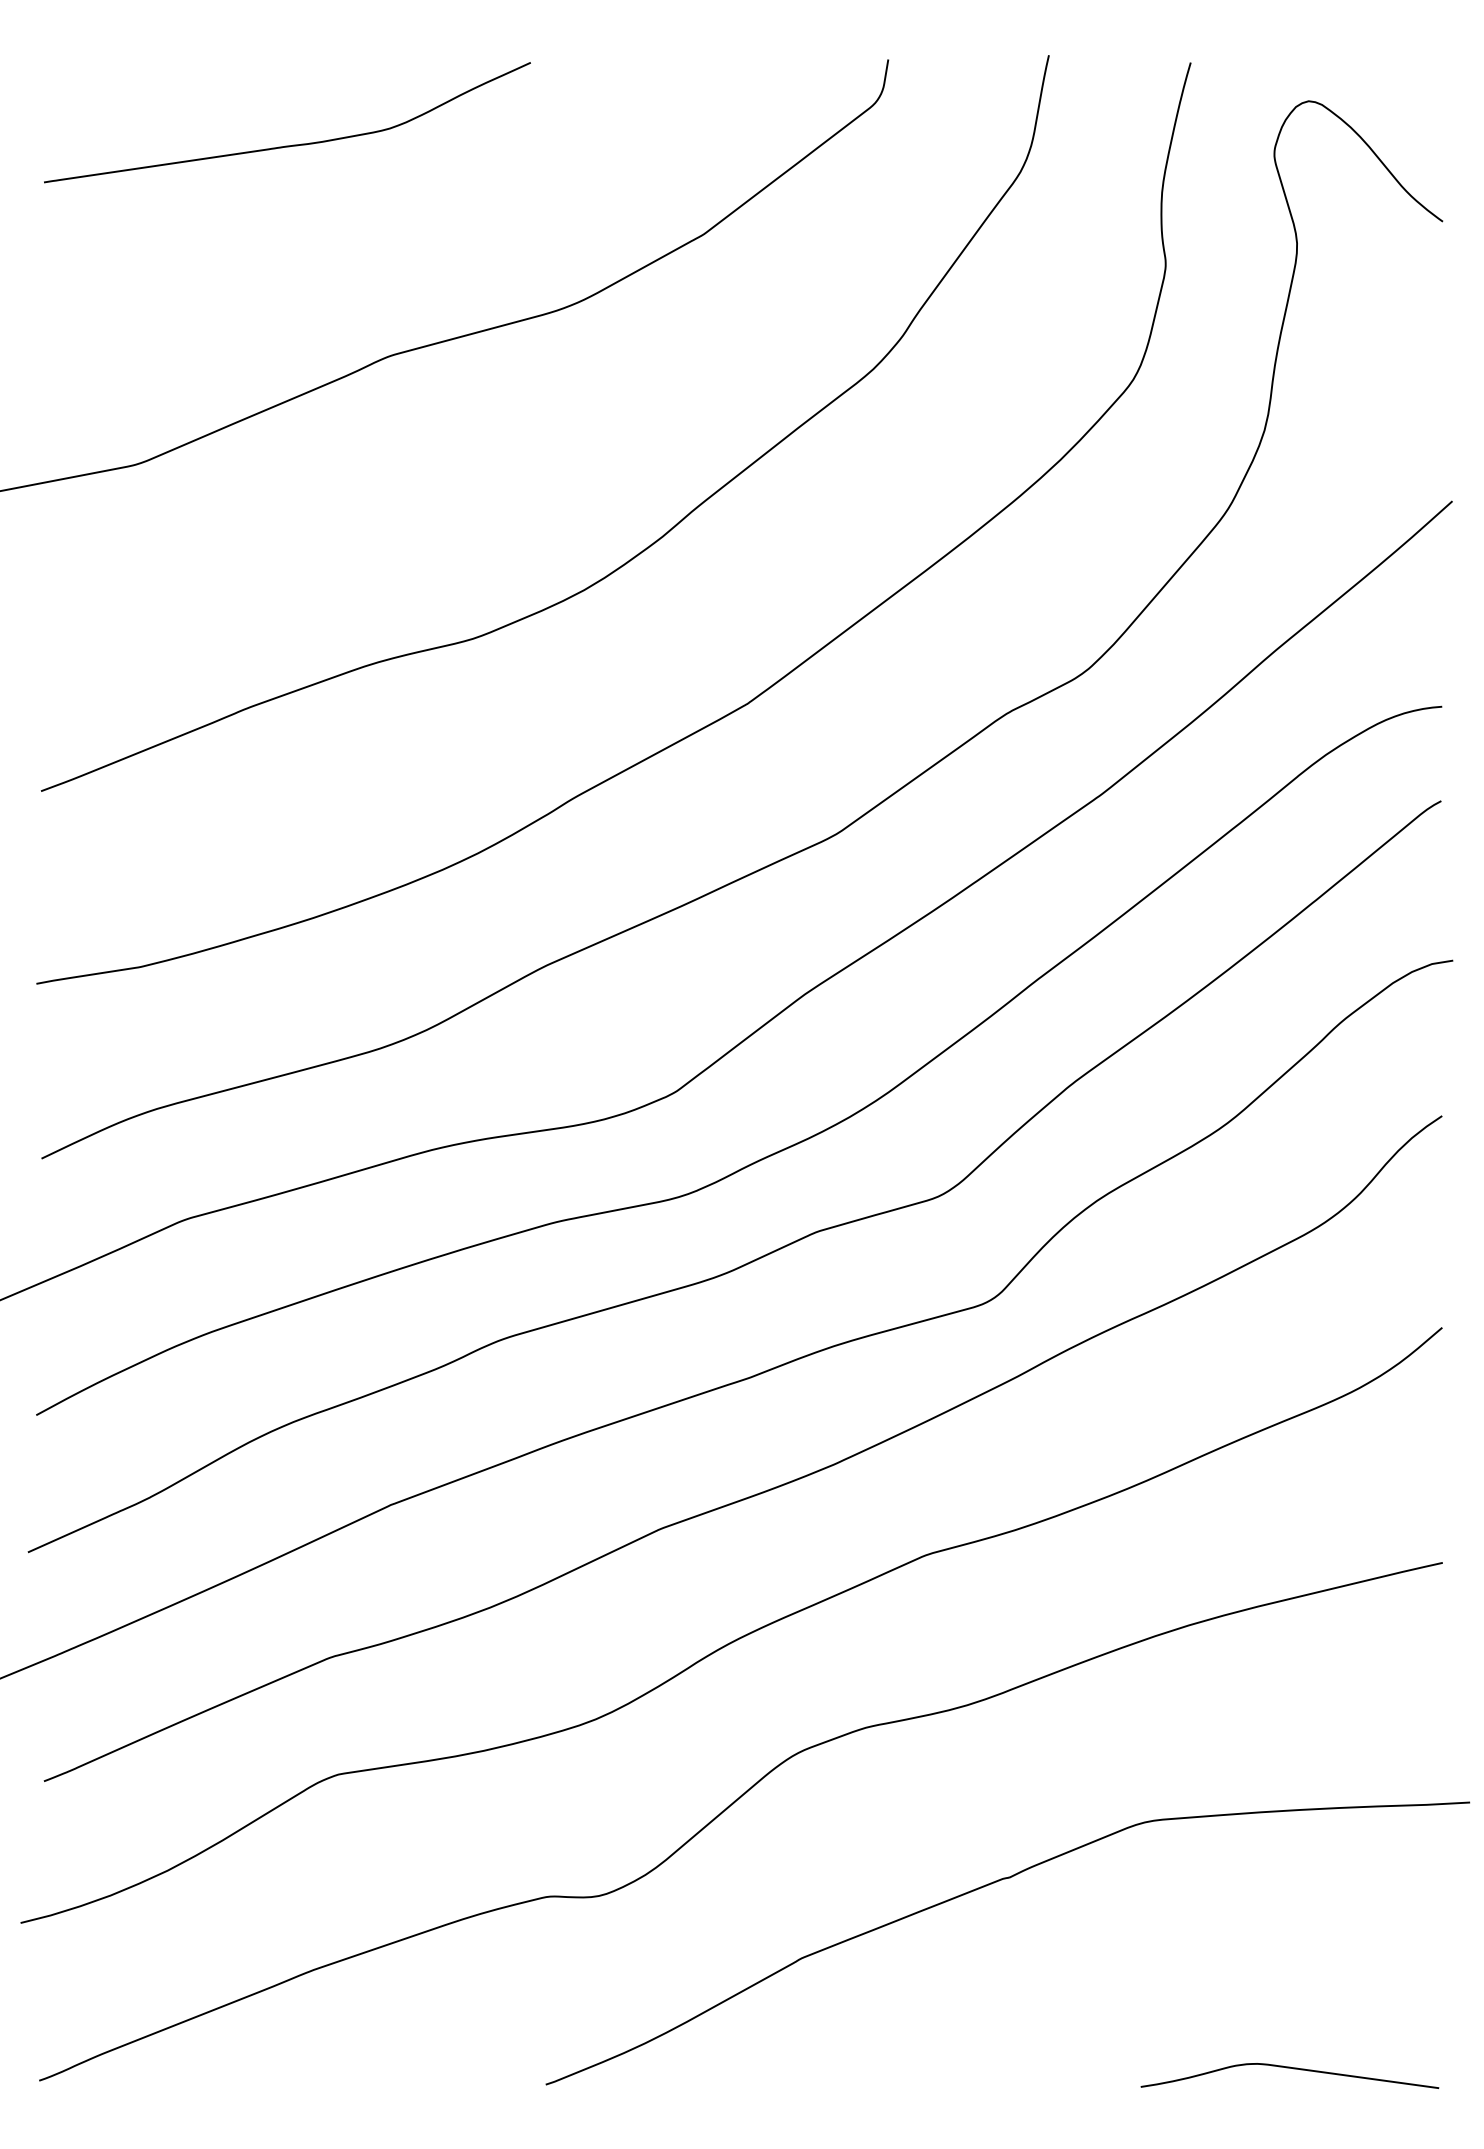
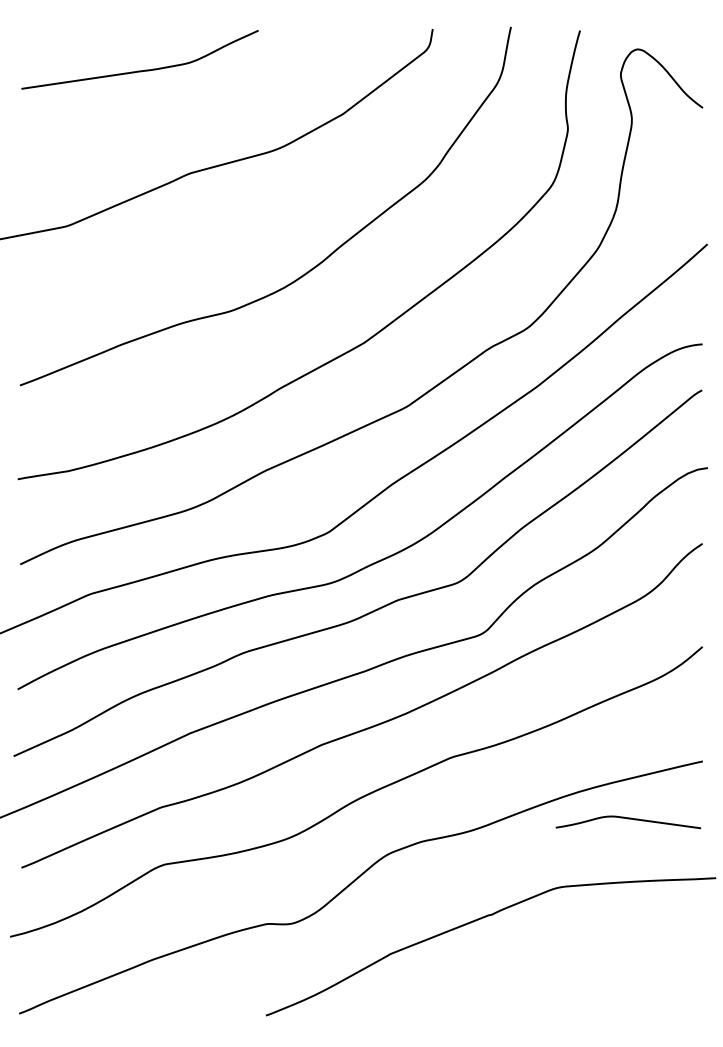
curve: (1290, 2070) -> (628, 819), moved

